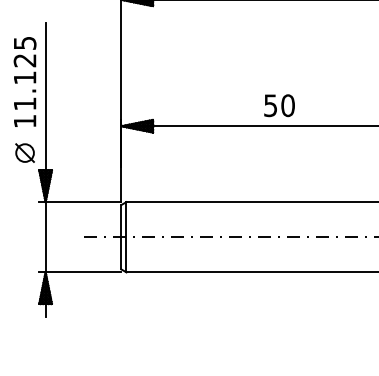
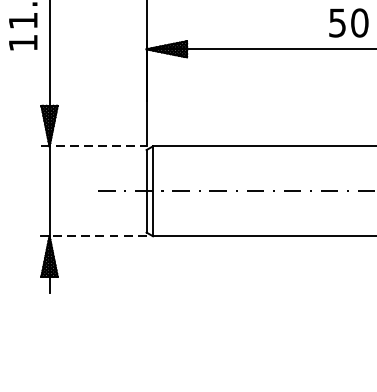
part: (24, 152) -> (22, 82), removed
line: (80, 202) -> (94, 146), solid -> dashed
line: (83, 272) -> (98, 236), solid -> dashed

